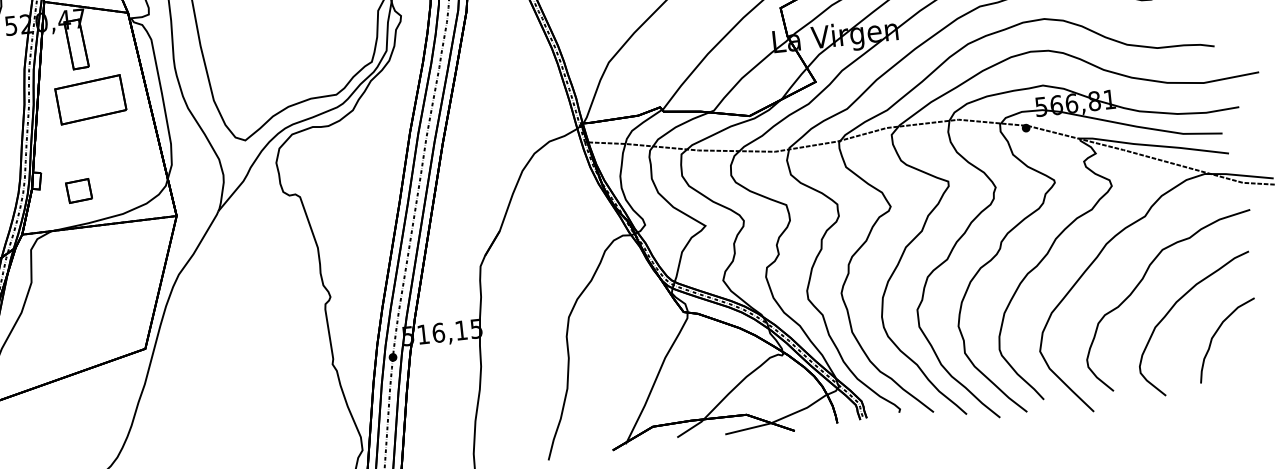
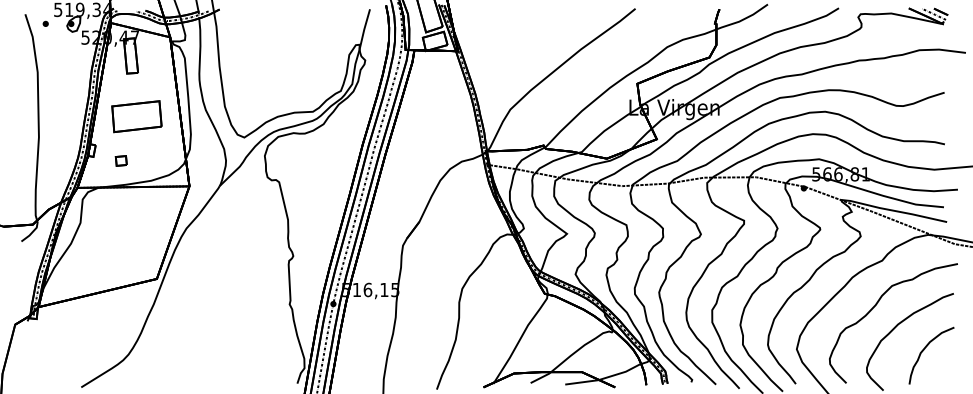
part: (90, 99) -> (136, 116), moved
part: (77, 190) -> (120, 160), size x0.62

